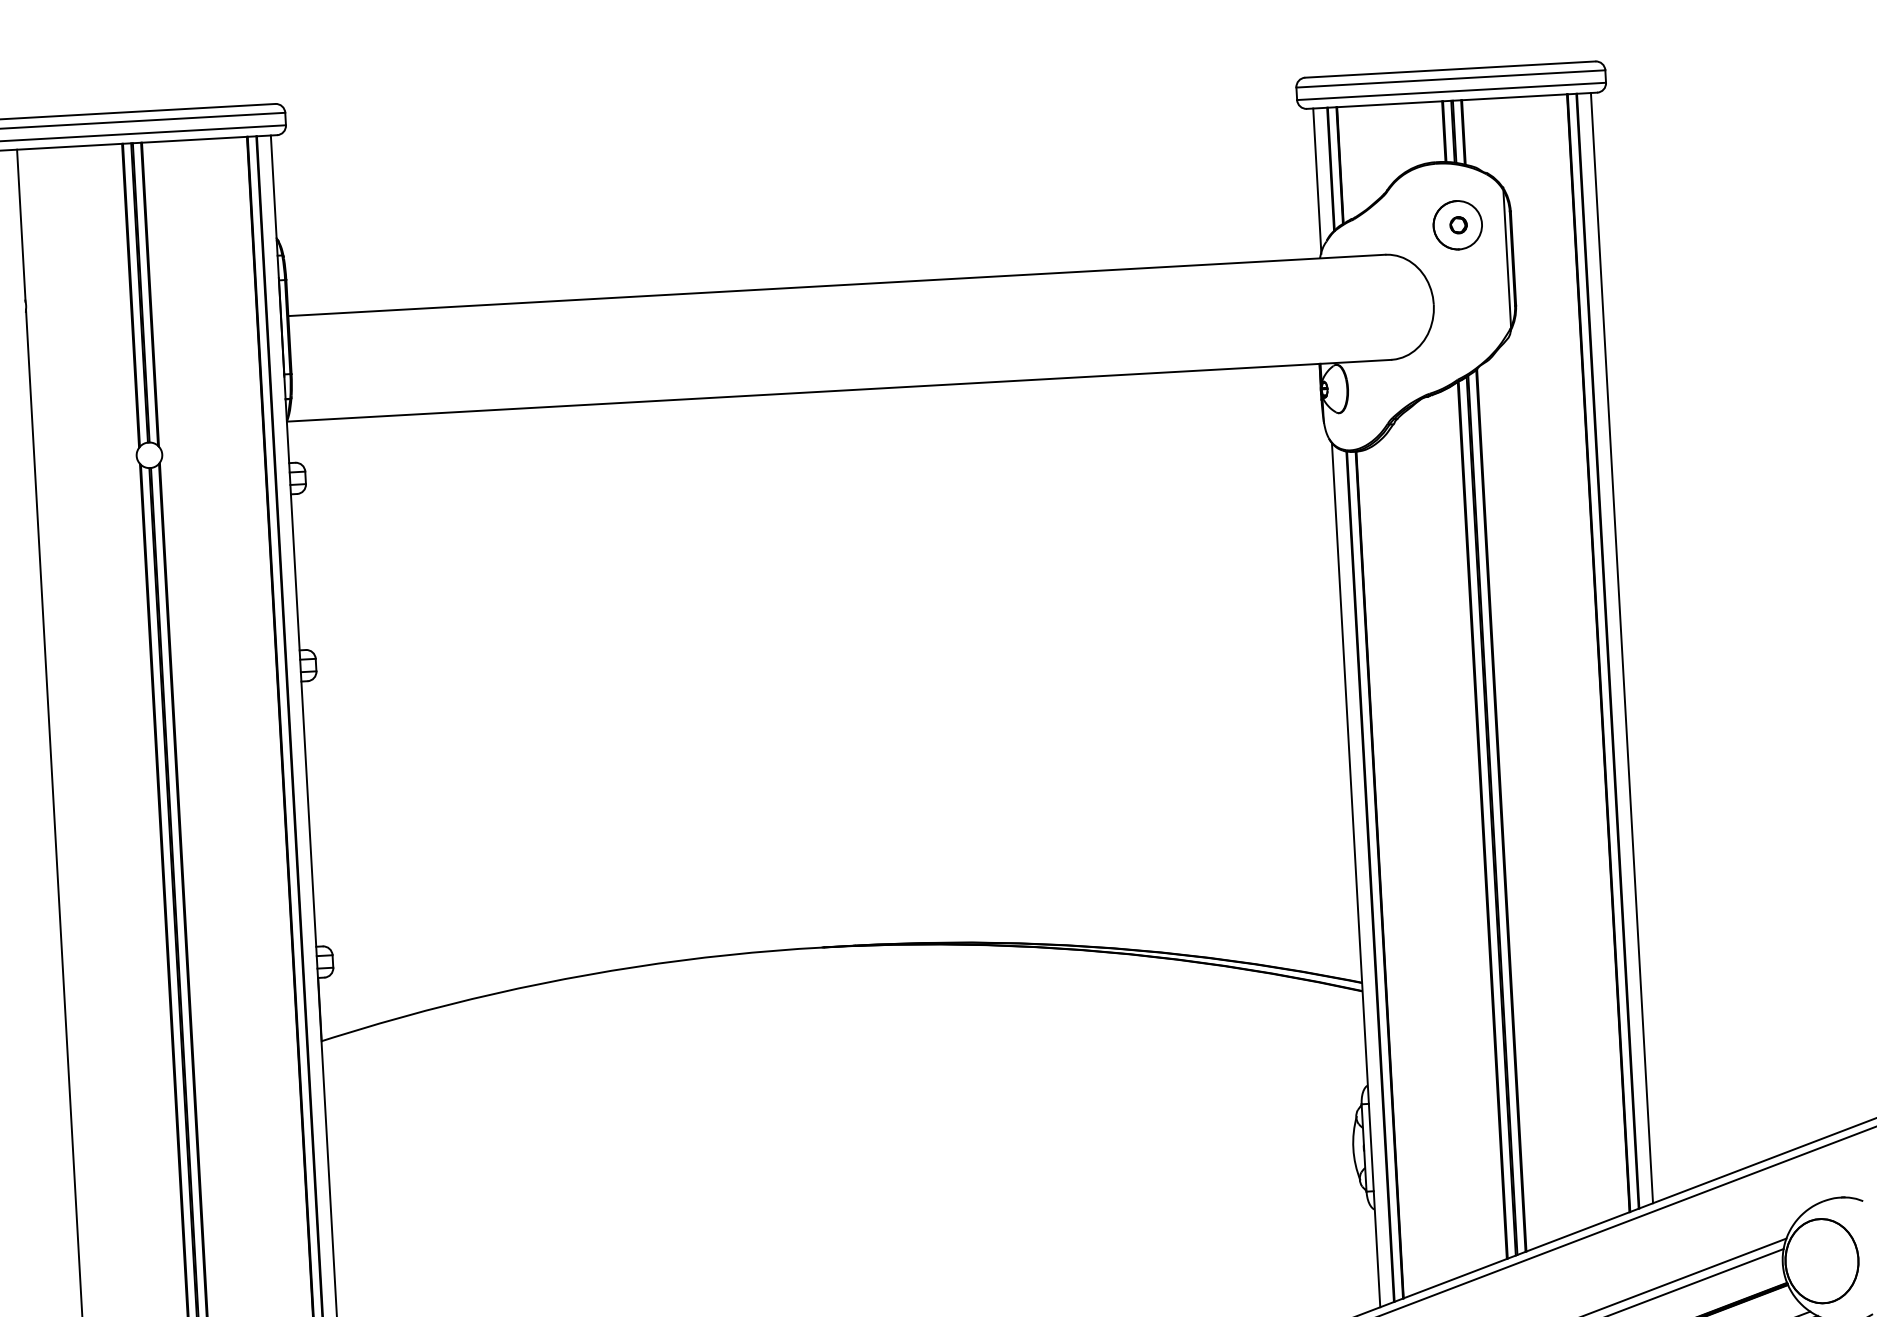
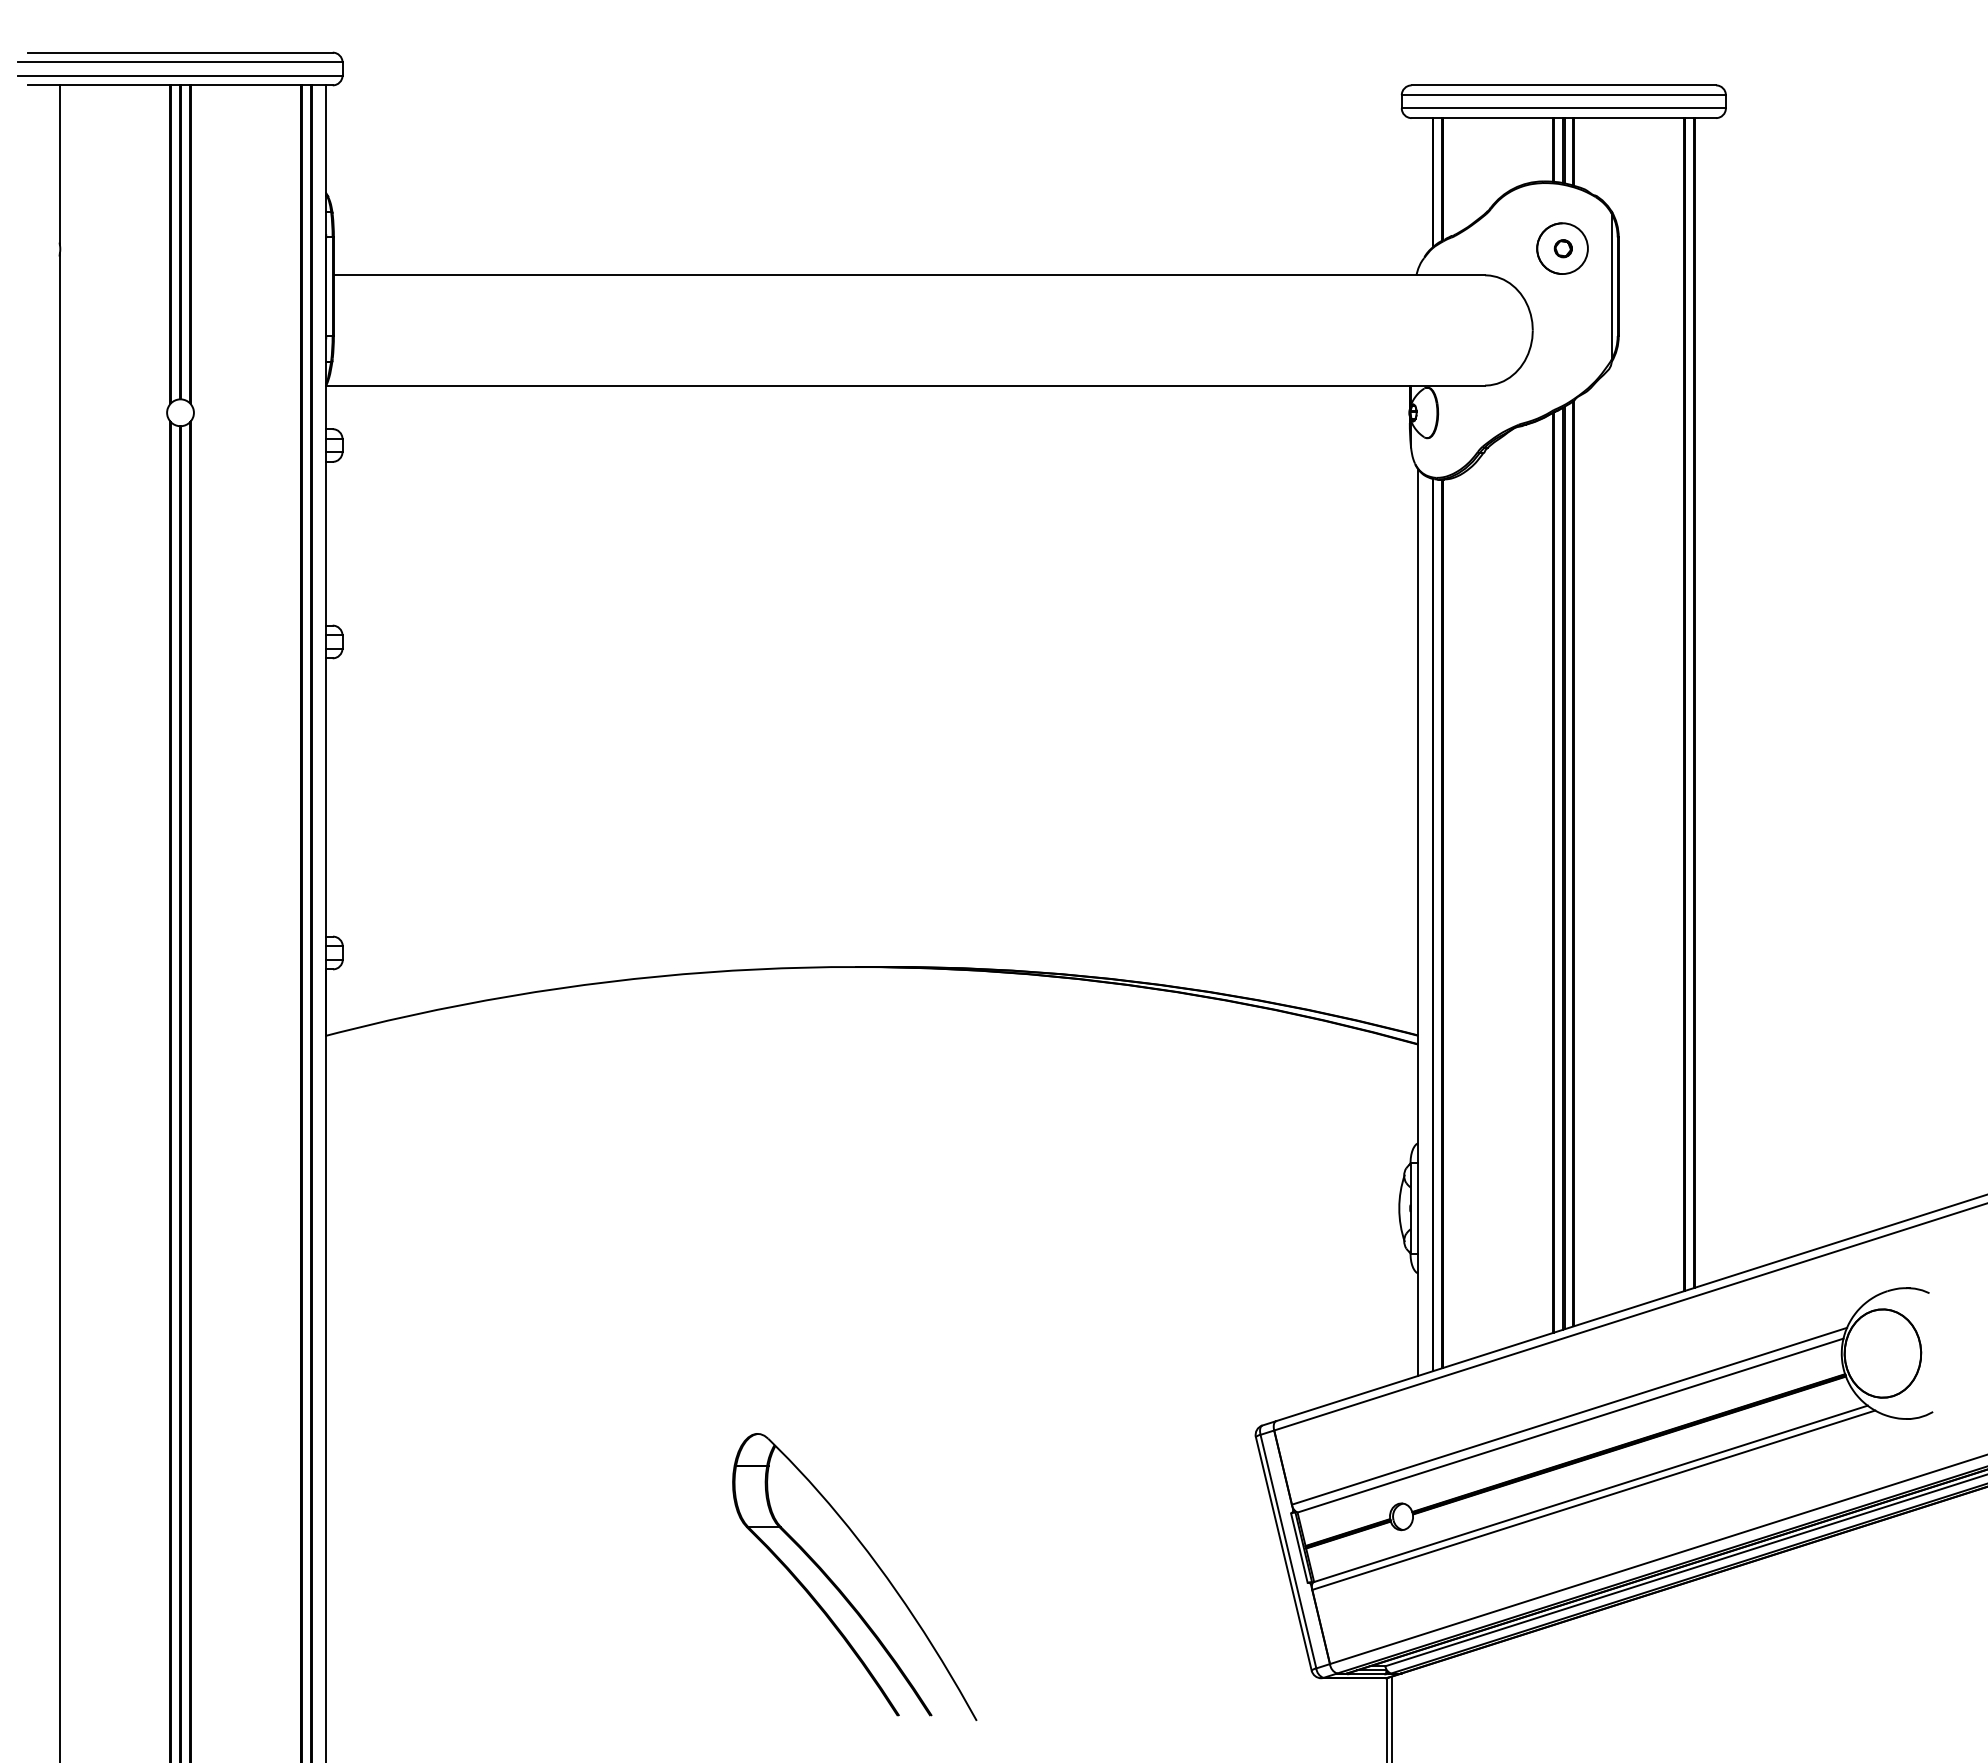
line: (1317, 181) -> (1418, 194), removed
line: (1621, 648) -> (1709, 700), removed

